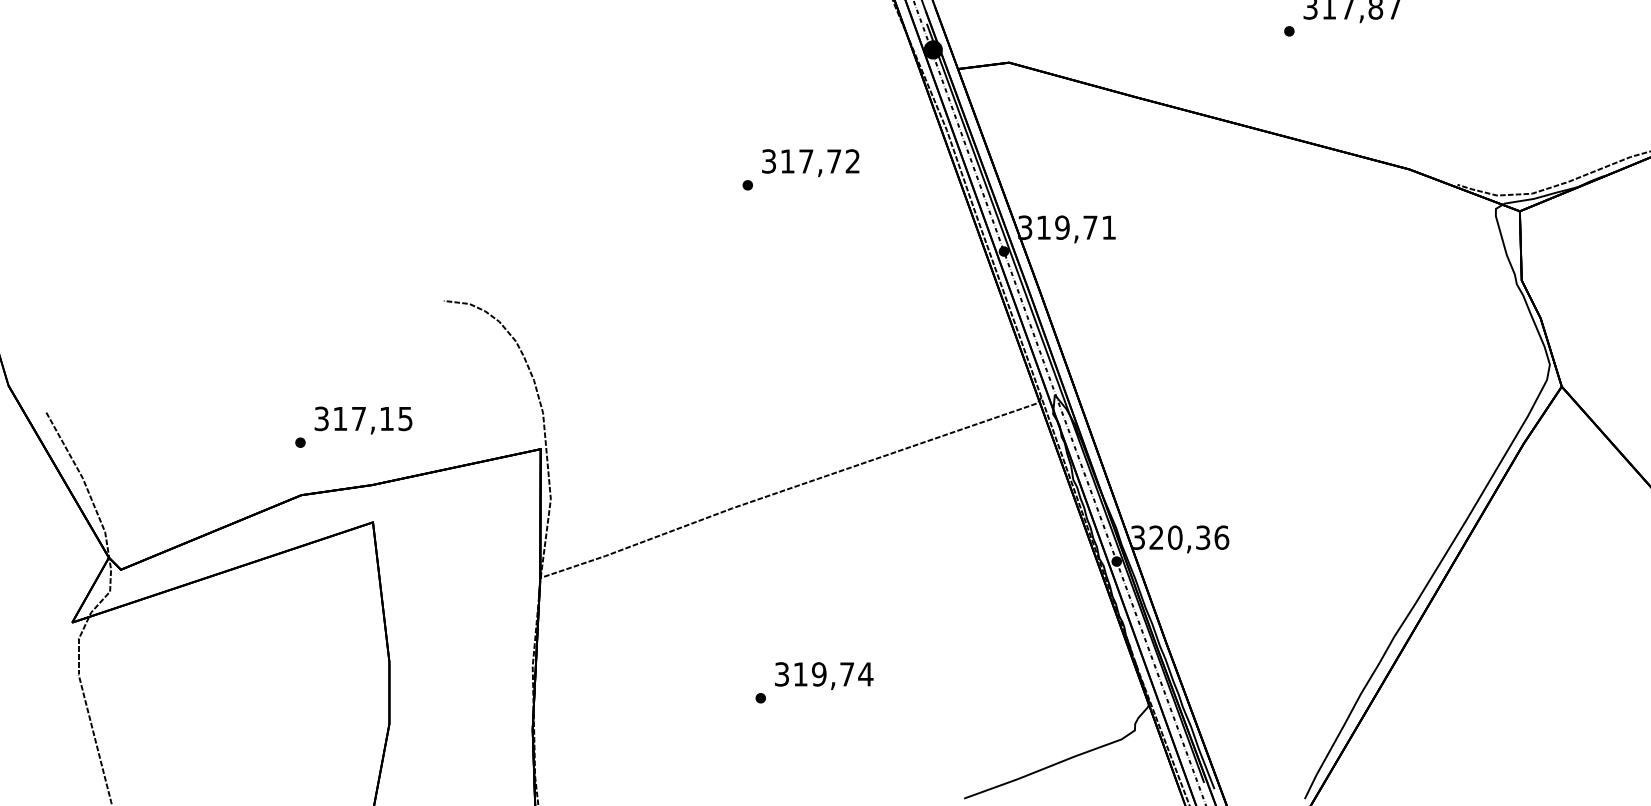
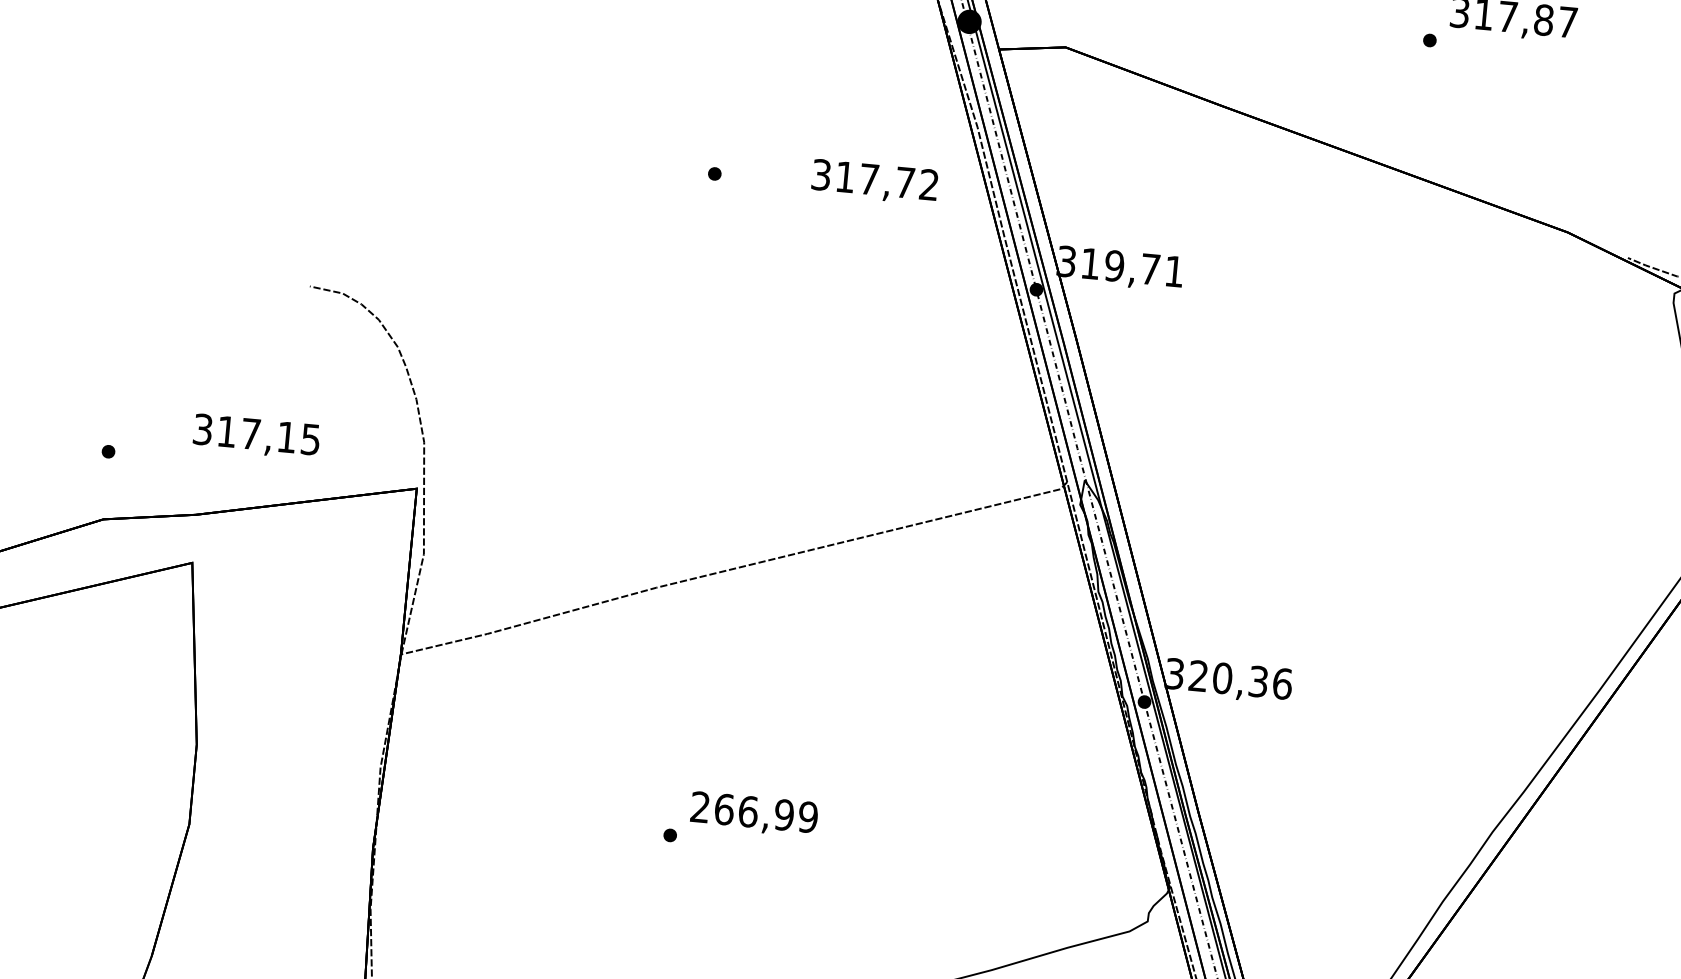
text: (810, 163) -> (874, 182), moved
text: (363, 420) -> (256, 436), moved
text: (824, 674) -> (755, 812), 319,74 -> 266,99

